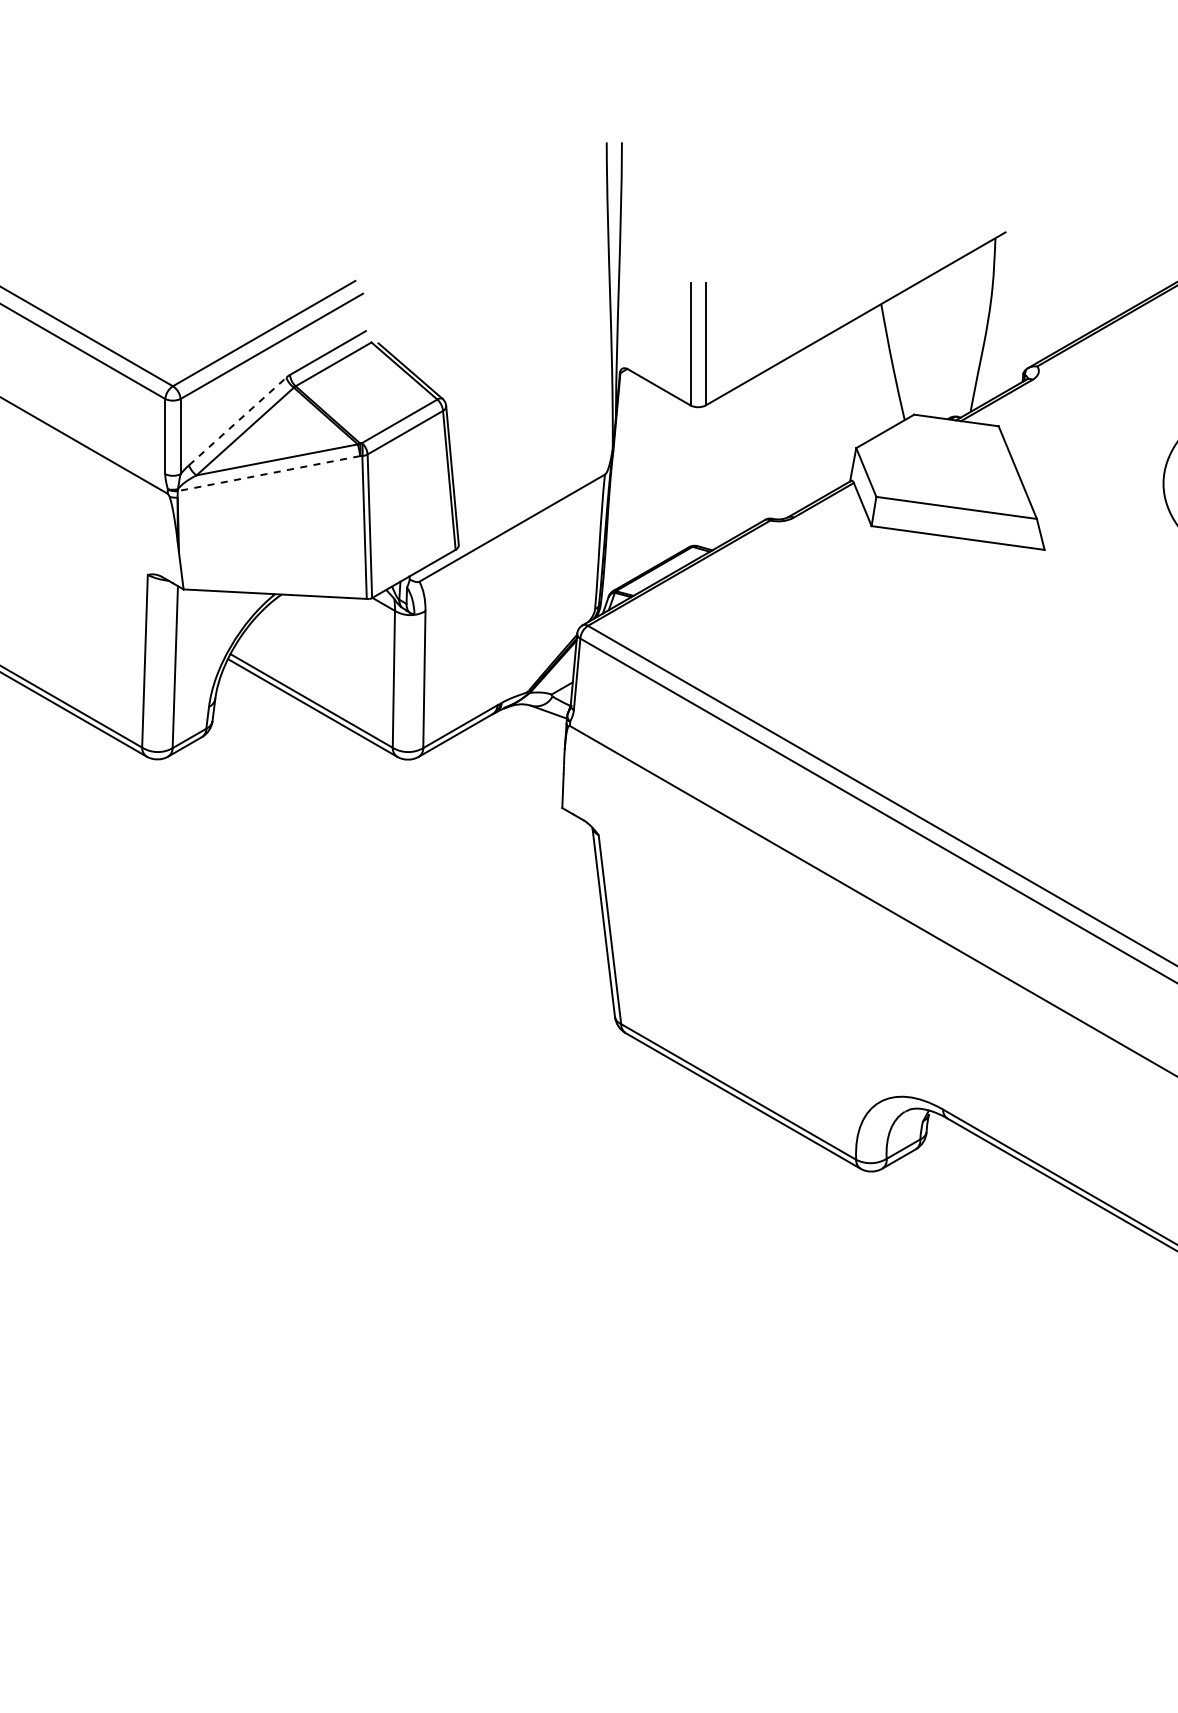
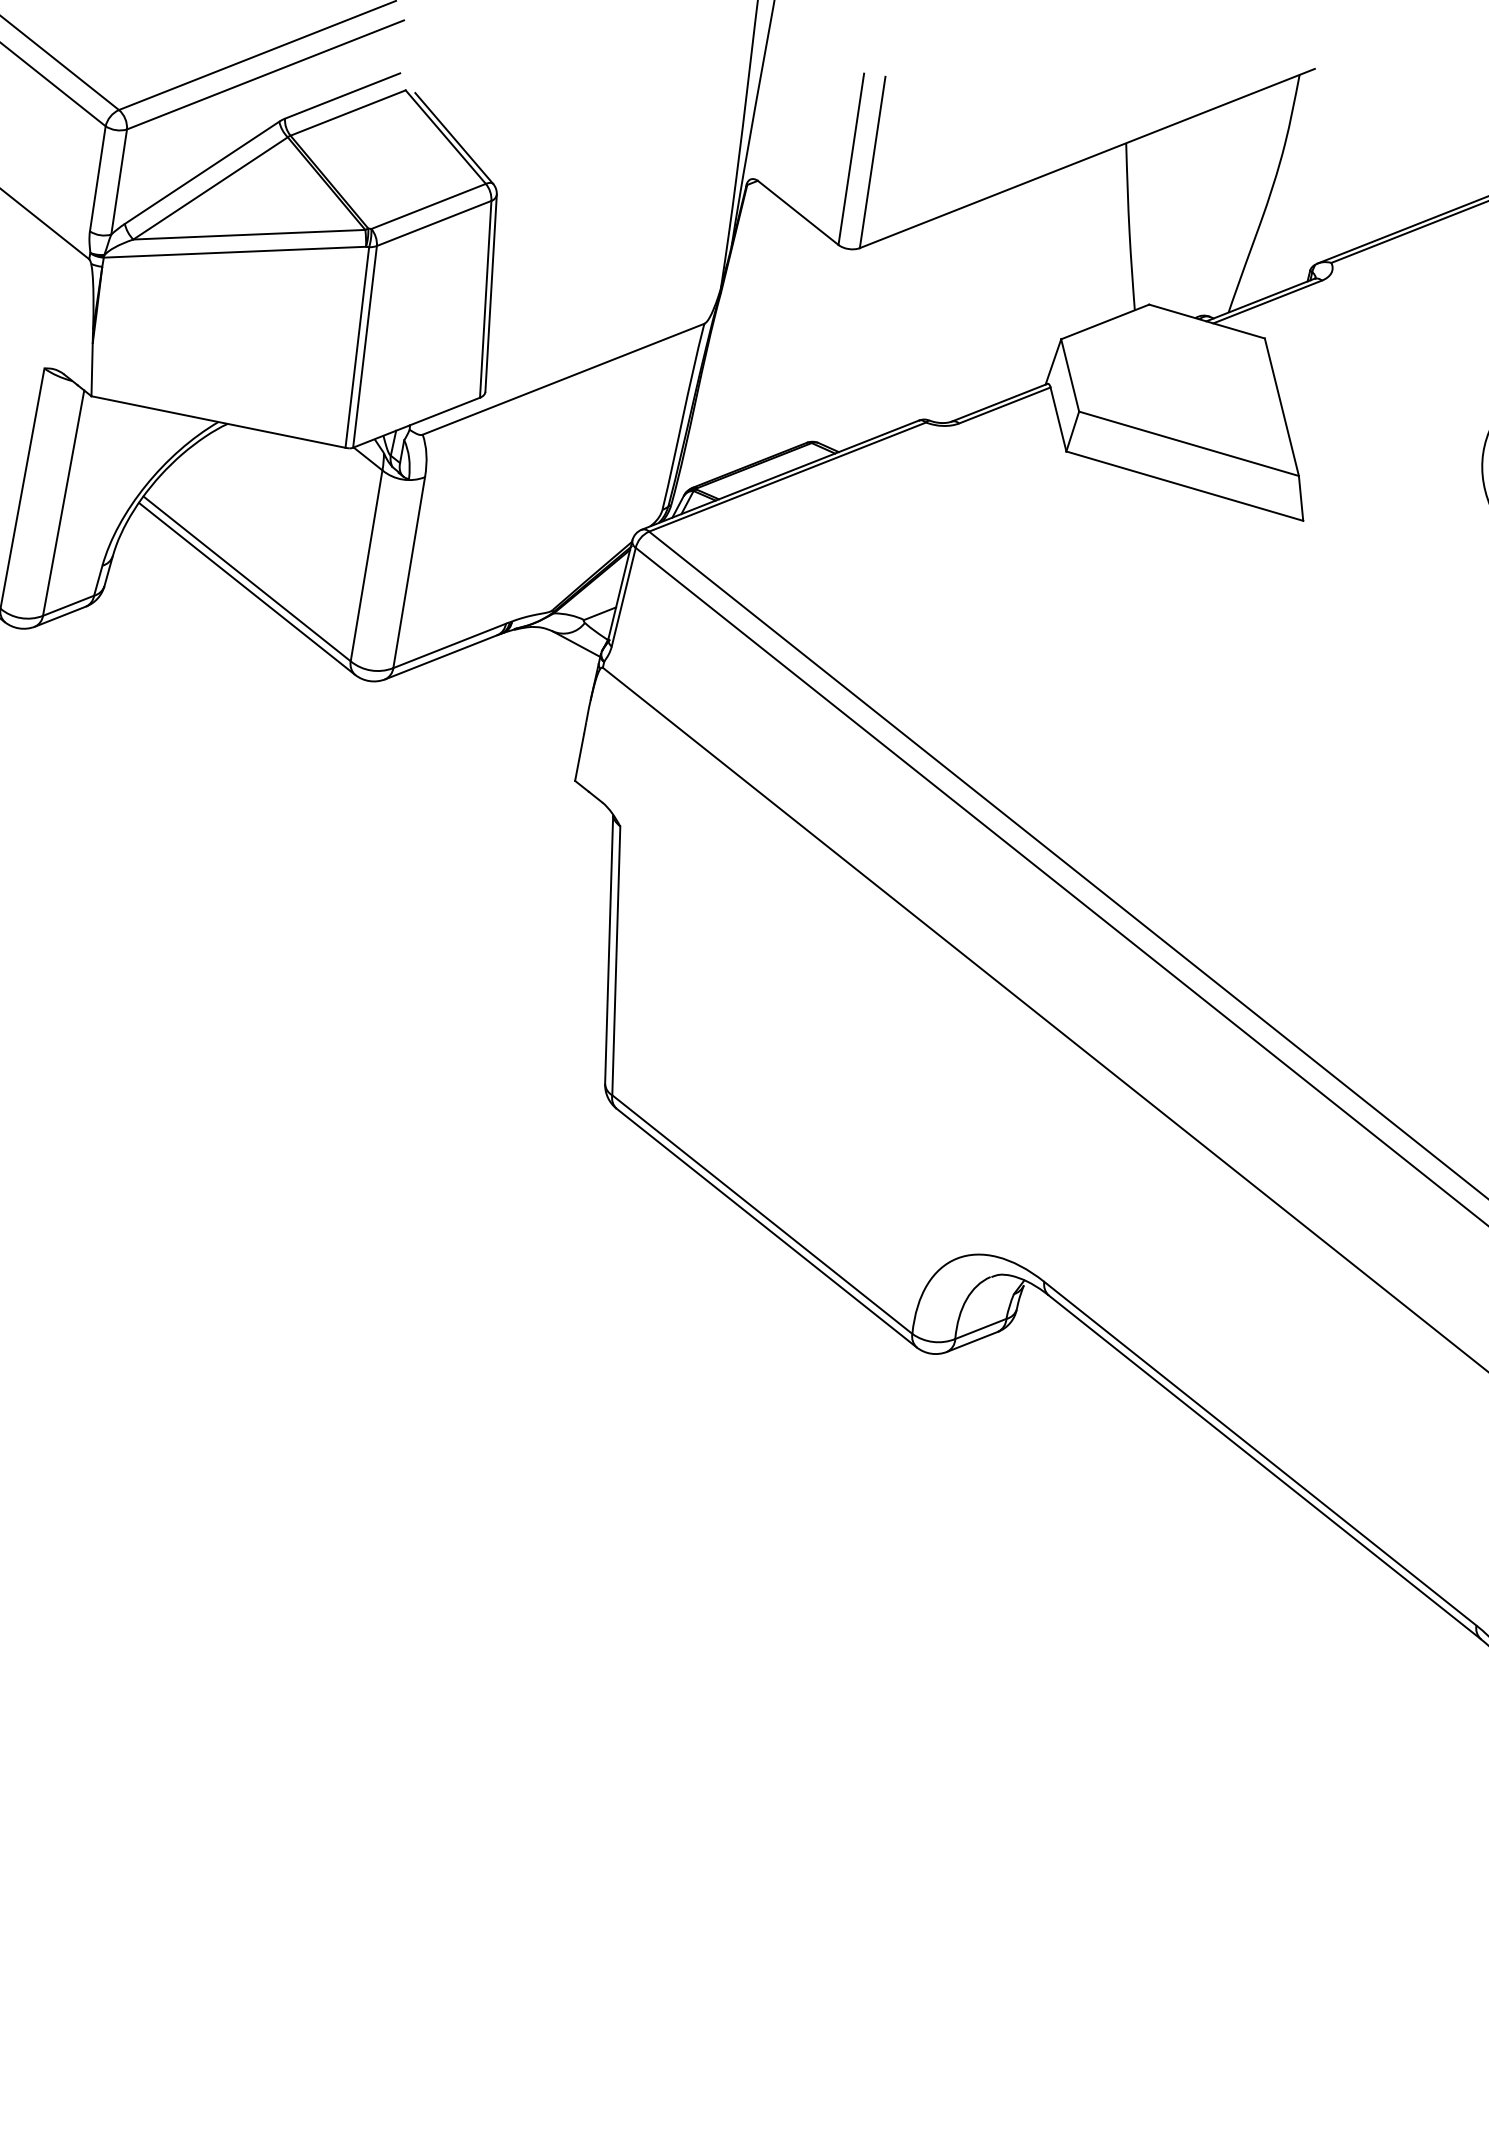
line: (237, 421) -> (201, 172), dashed -> solid
line: (268, 473) -> (234, 251), dashed -> solid

